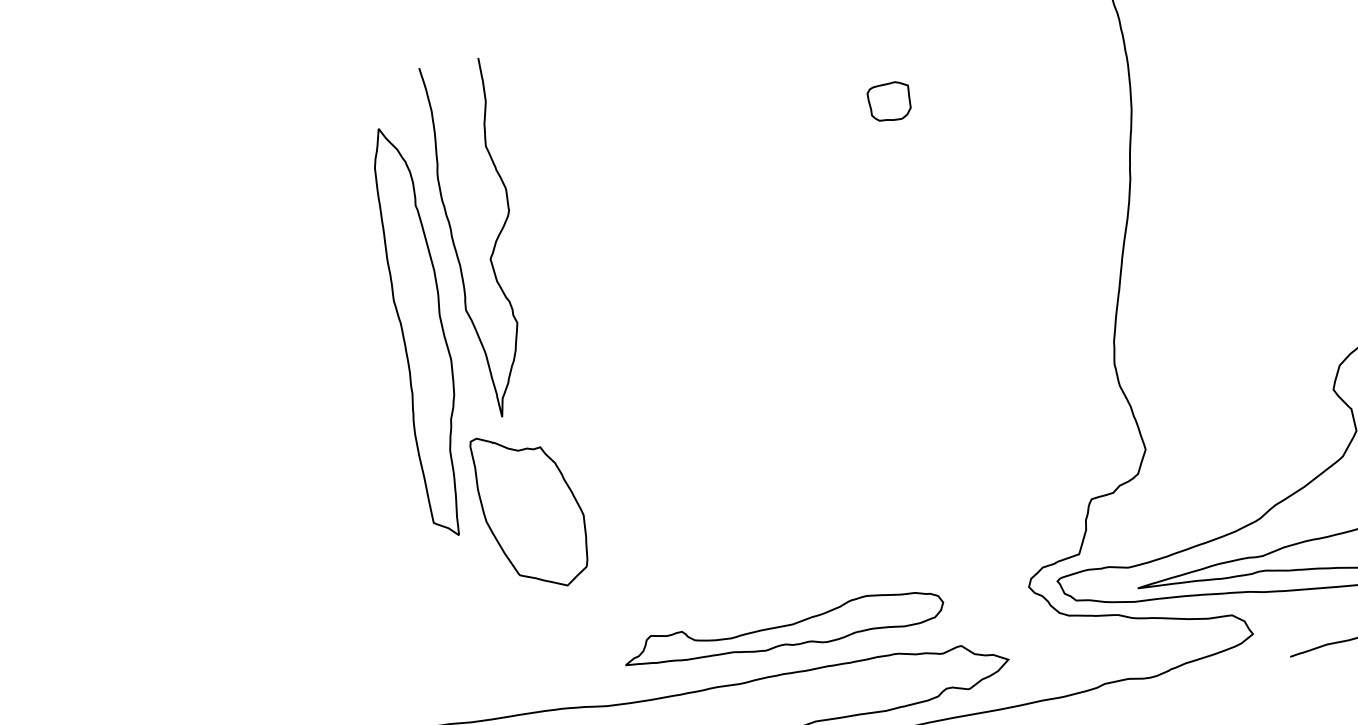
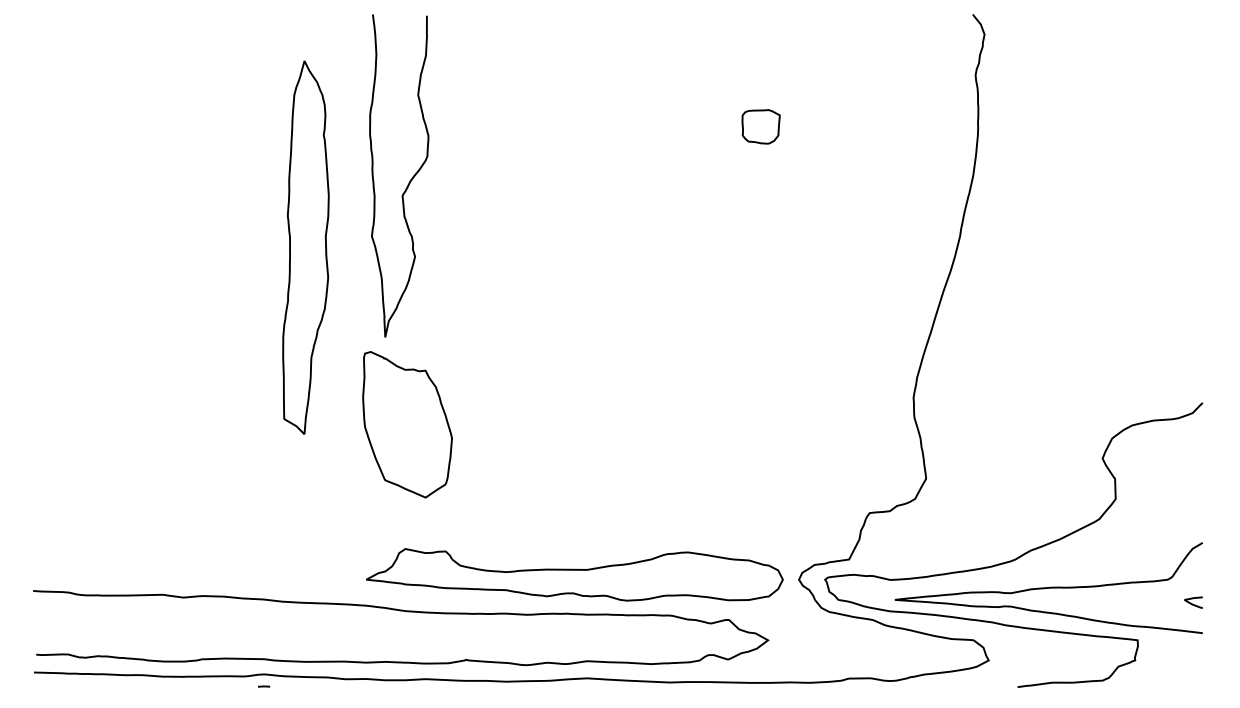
curve: (494, 241) -> (409, 180), moved
part: (532, 509) -> (407, 424), moved
part: (783, 629) -> (574, 574), size x1.43

